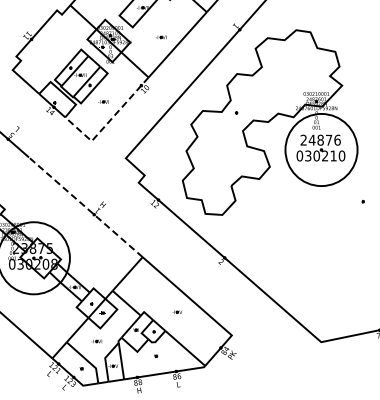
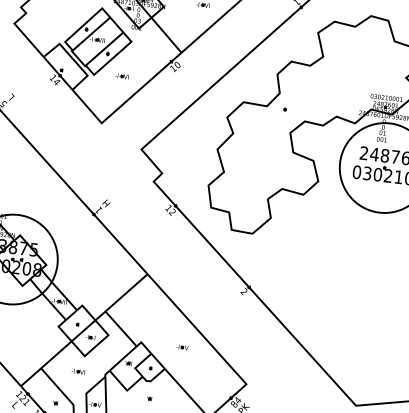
line: (107, 123) -> (123, 103), dashed -> solid
line: (85, 207) -> (84, 204), dashed -> solid

